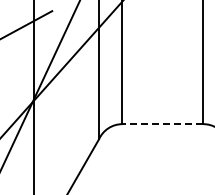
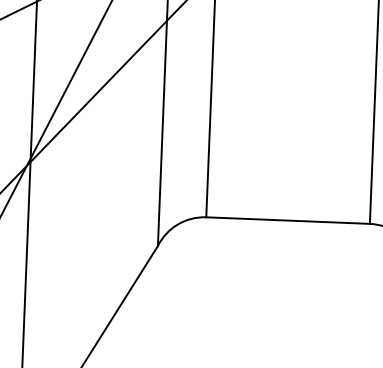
line: (162, 124) -> (287, 221), dashed -> solid

